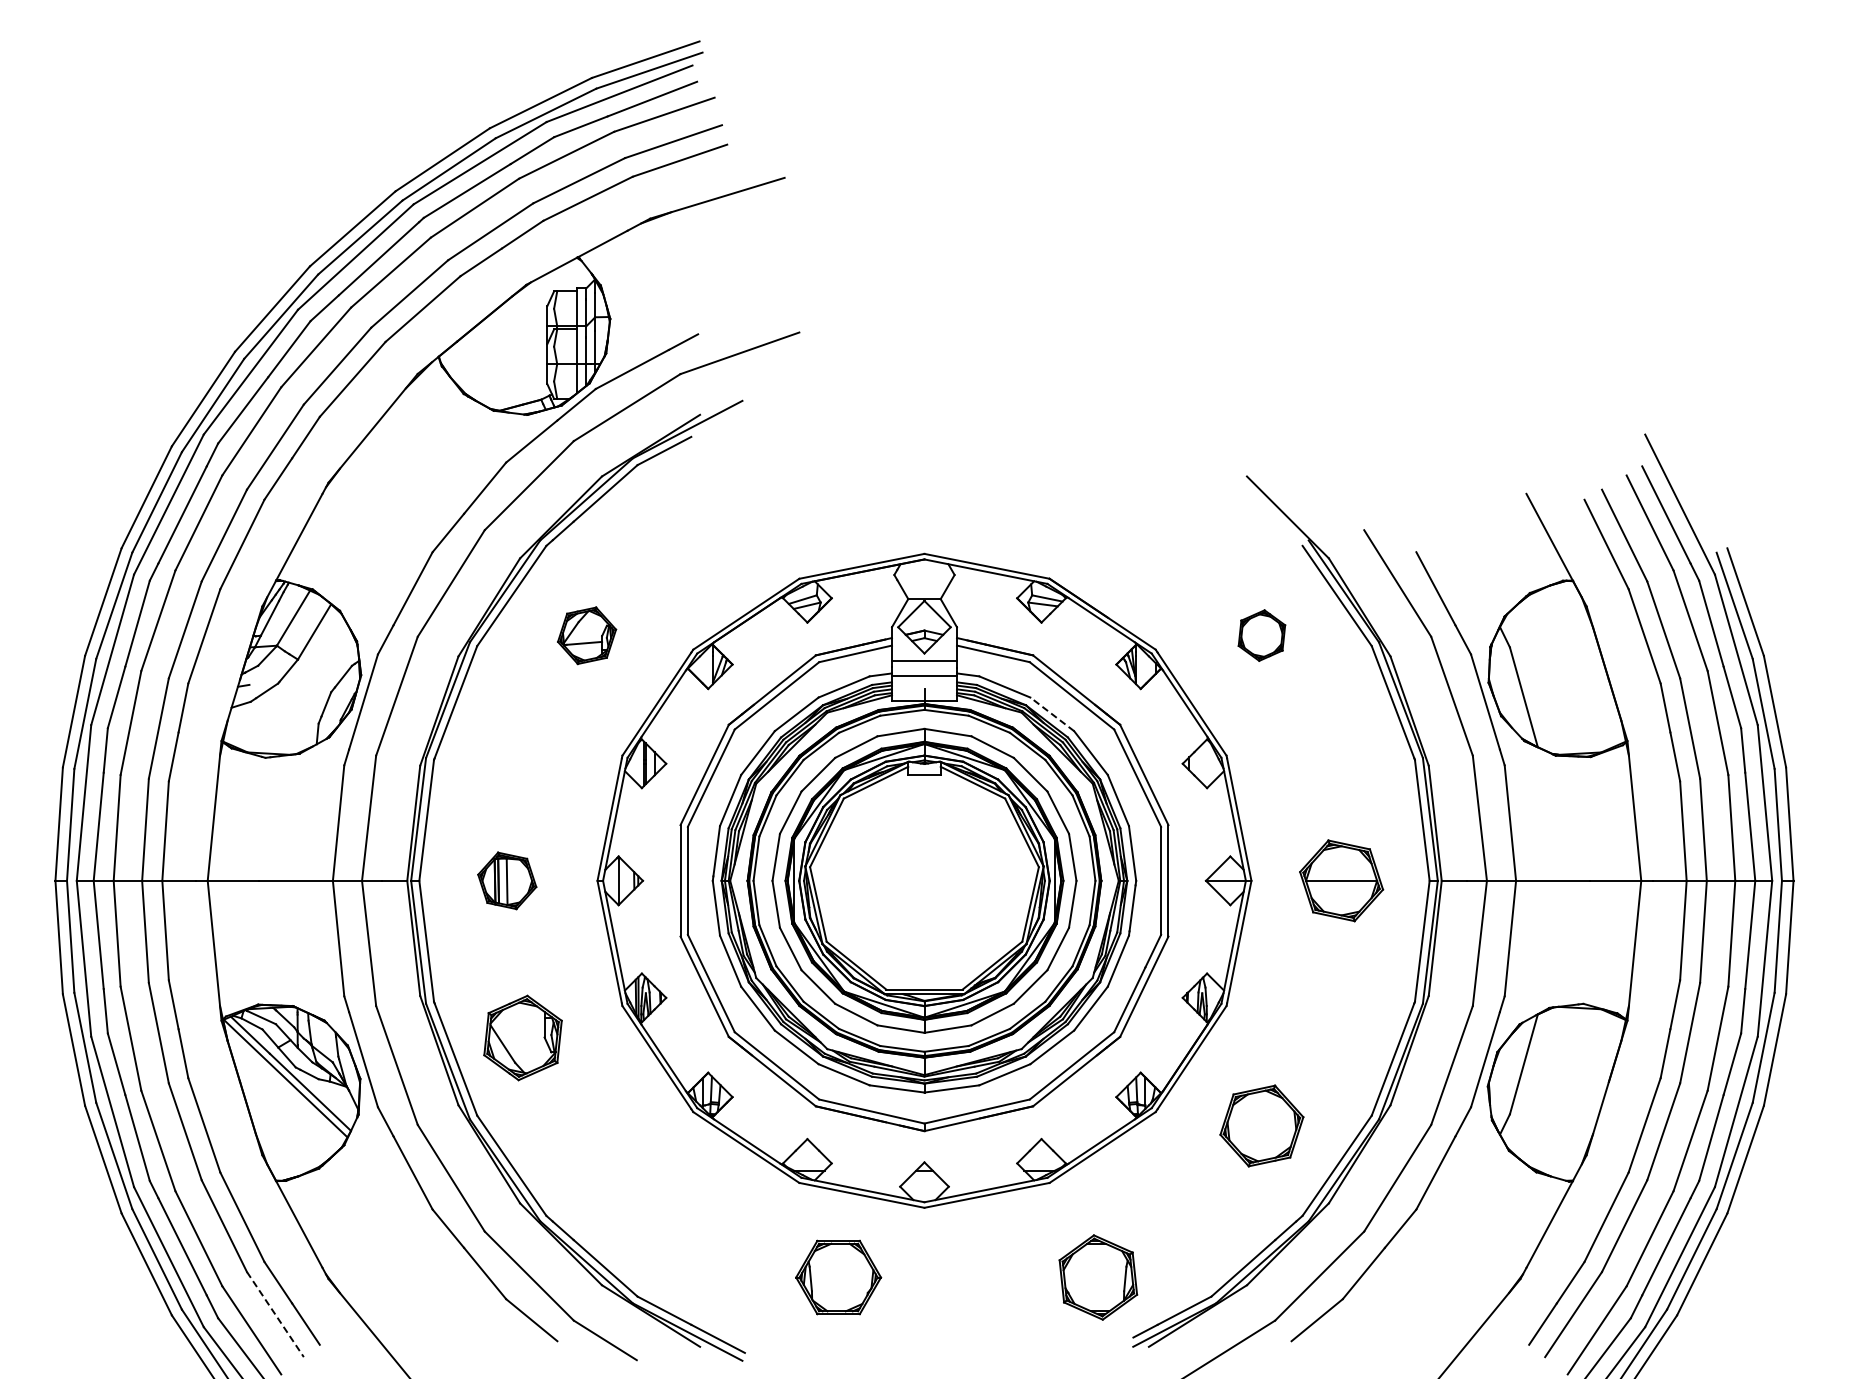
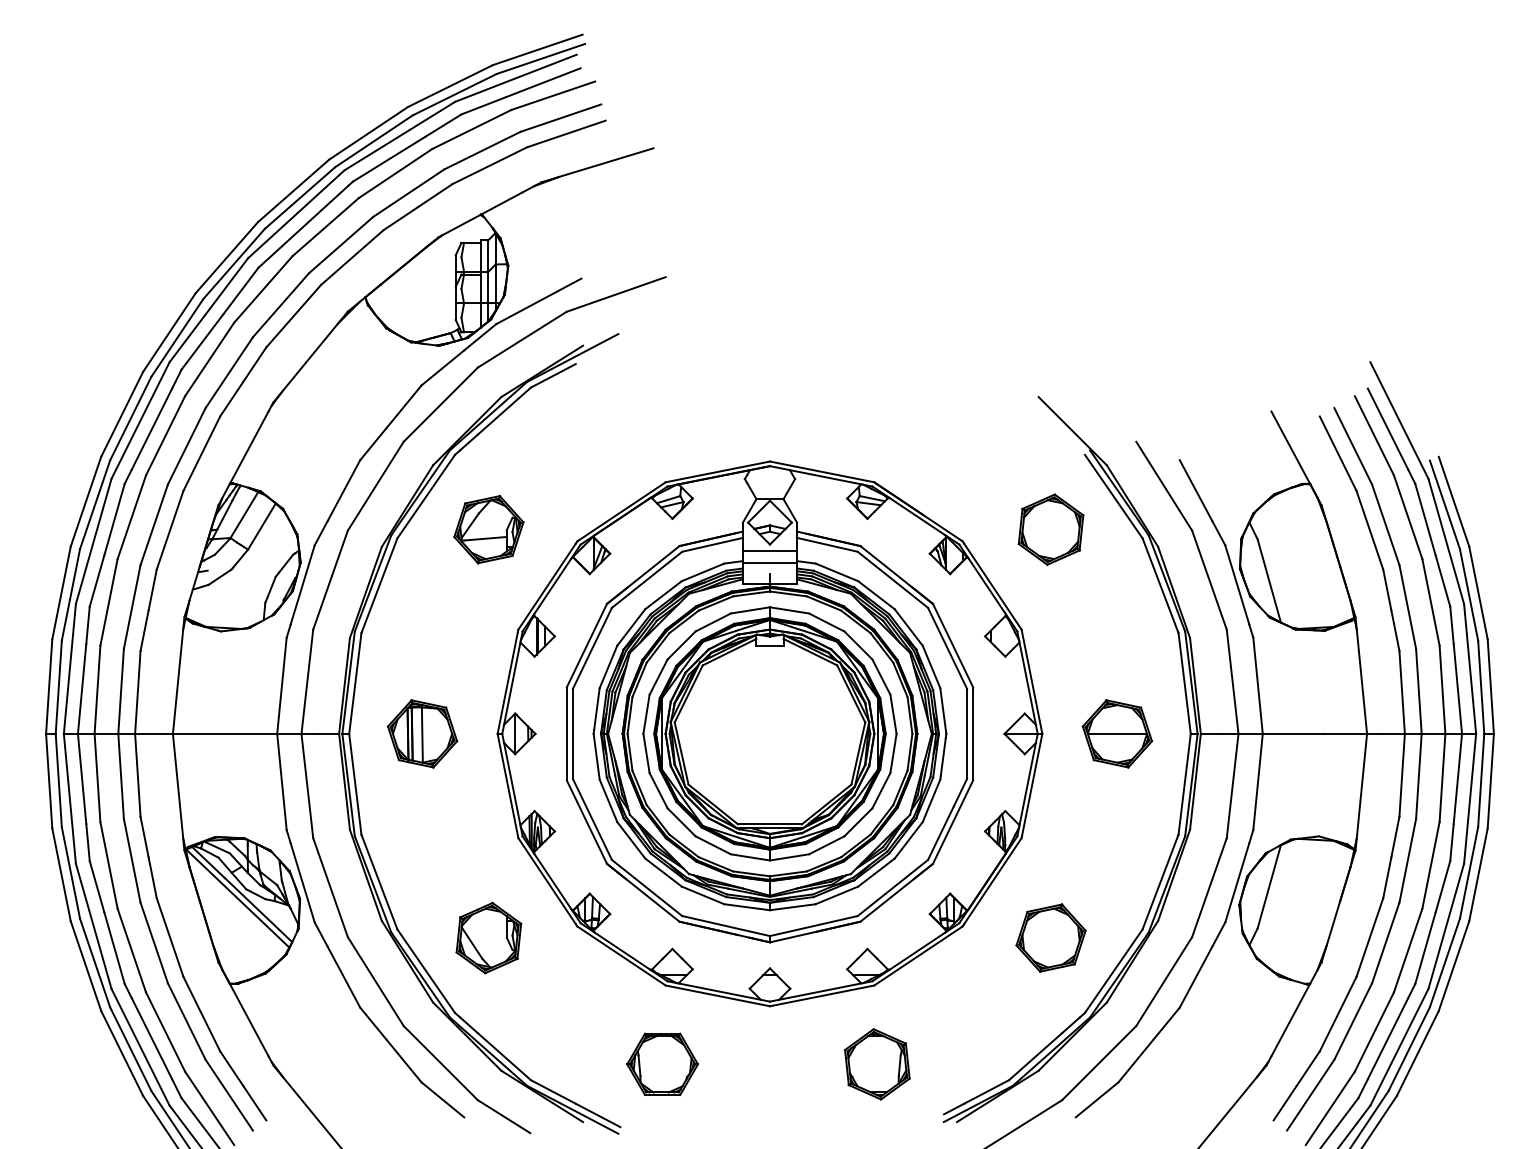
part: (586, 635) -> (488, 529), size x1.43
part: (1261, 635) -> (1050, 529), size x1.67
line: (1052, 714) -> (876, 595), dashed -> solid
part: (506, 880) -> (421, 733), size x1.43
part: (522, 1037) -> (488, 937), moved
part: (838, 1277) -> (662, 1064), moved
part: (1098, 1277) -> (877, 1064), moved
line: (275, 1314) -> (229, 1095), dashed -> solid

